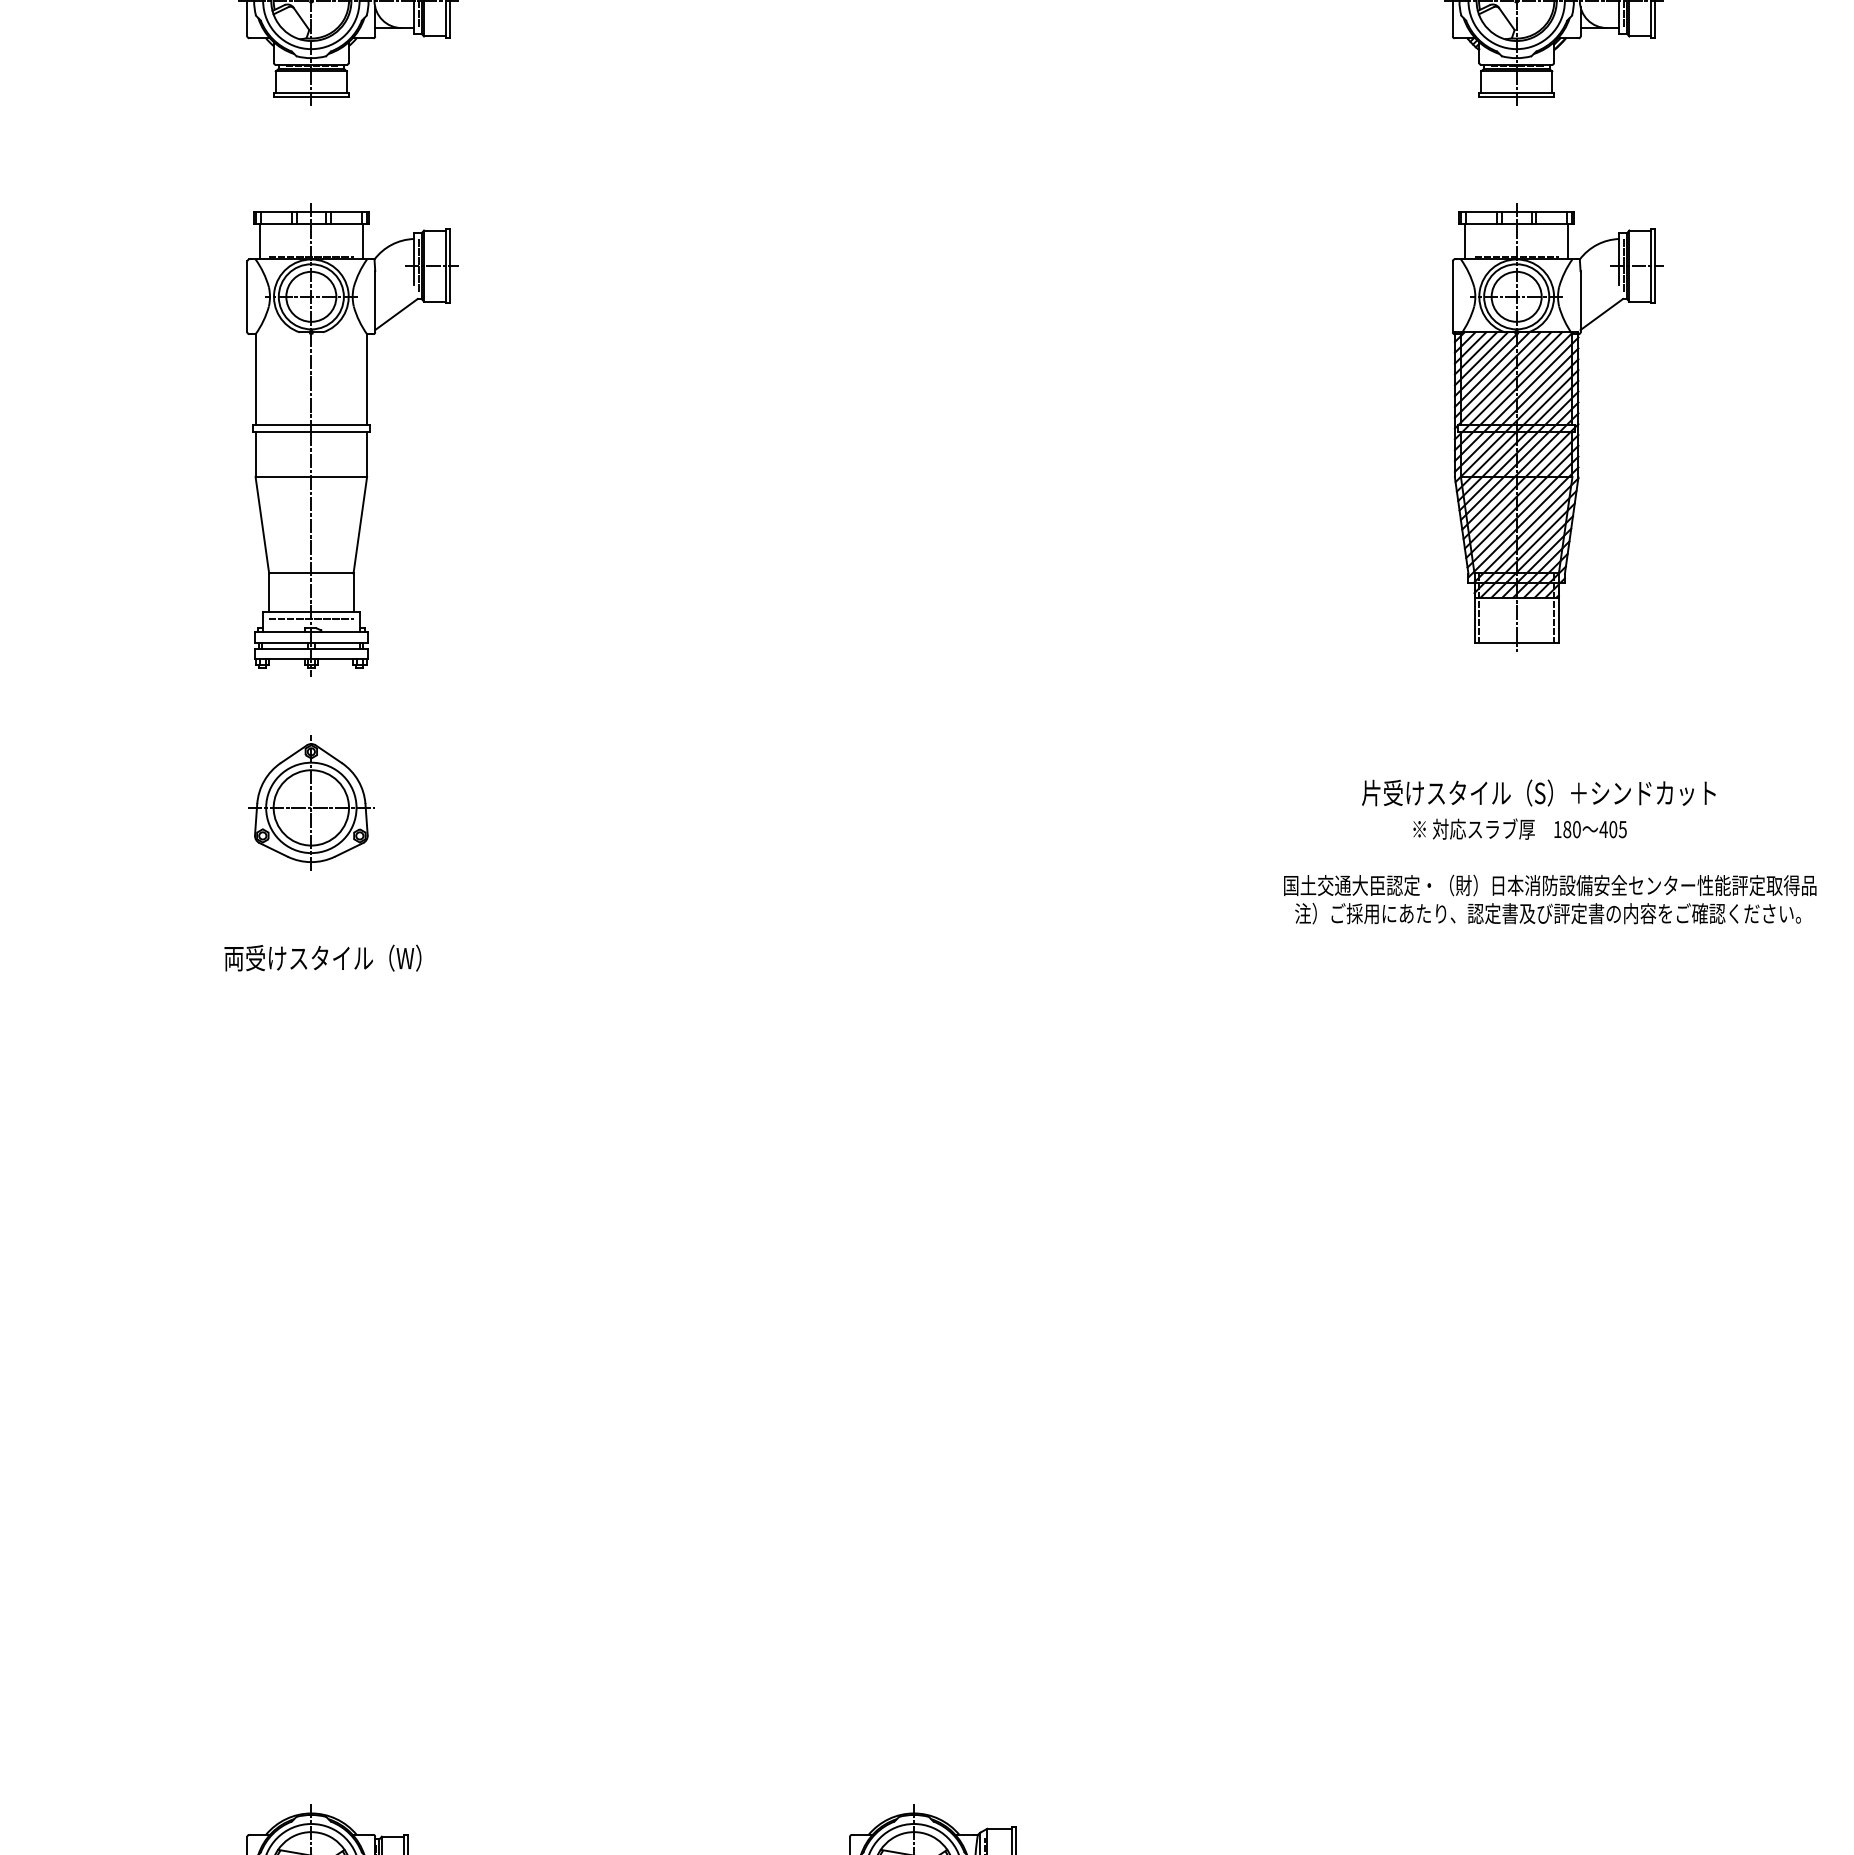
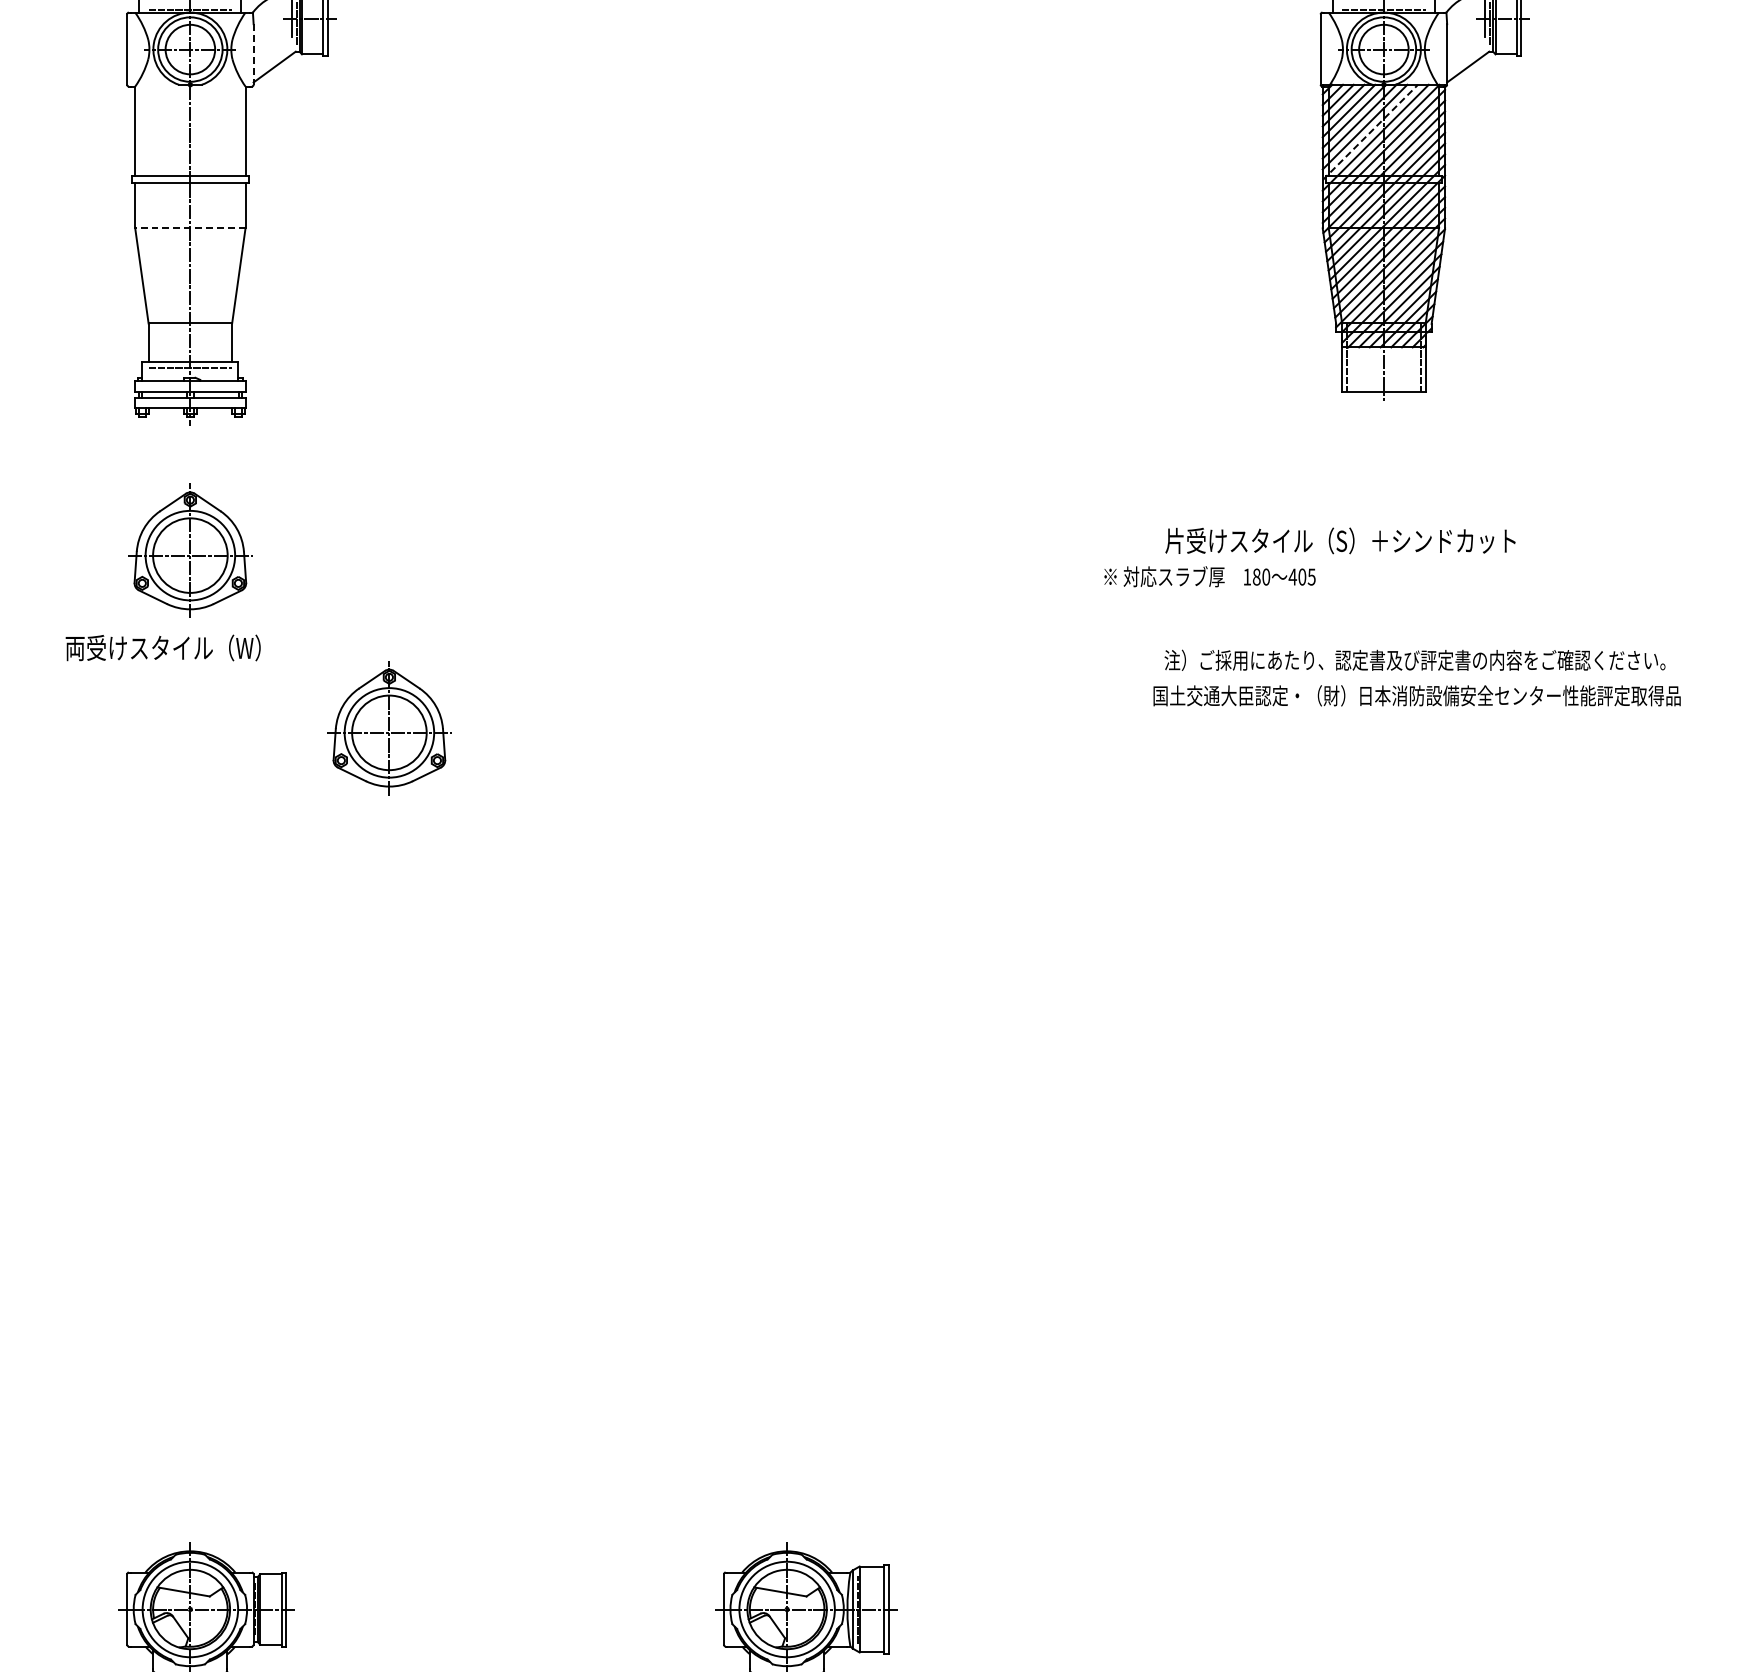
line: (375, 301) -> (253, 54), solid -> dashed
line: (1503, 380) -> (1370, 132), solid -> dashed
line: (311, 477) -> (190, 228), solid -> dashed
text: (1538, 792) -> (1340, 540), moved
text: (1519, 828) -> (1209, 576), moved
text: (1550, 885) -> (1417, 695), moved
text: (322, 957) -> (162, 647), moved
part: (512, 981) -> (389, 727), added

